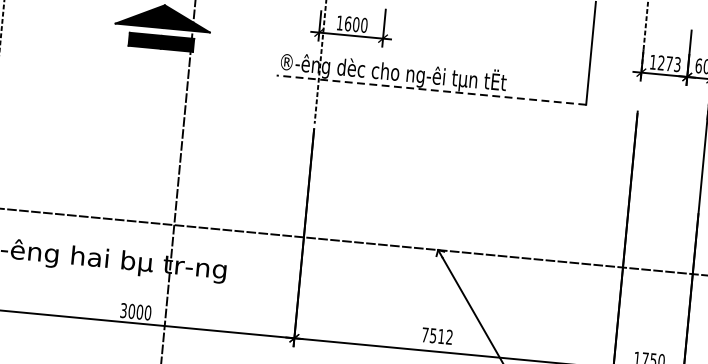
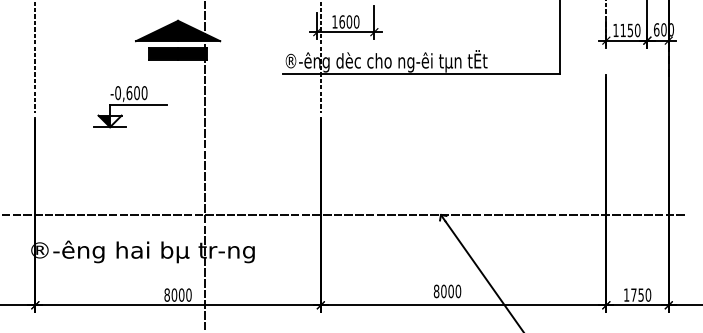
text: (669, 63) -> (630, 30), 1273 -> 1150
line: (431, 89) -> (421, 73), dashed -> solid
part: (102, 97) -> (130, 107), added
text: (123, 309) -> (166, 294), 3000 -> 8000
text: (437, 336) -> (447, 291), 7512 -> 8000

